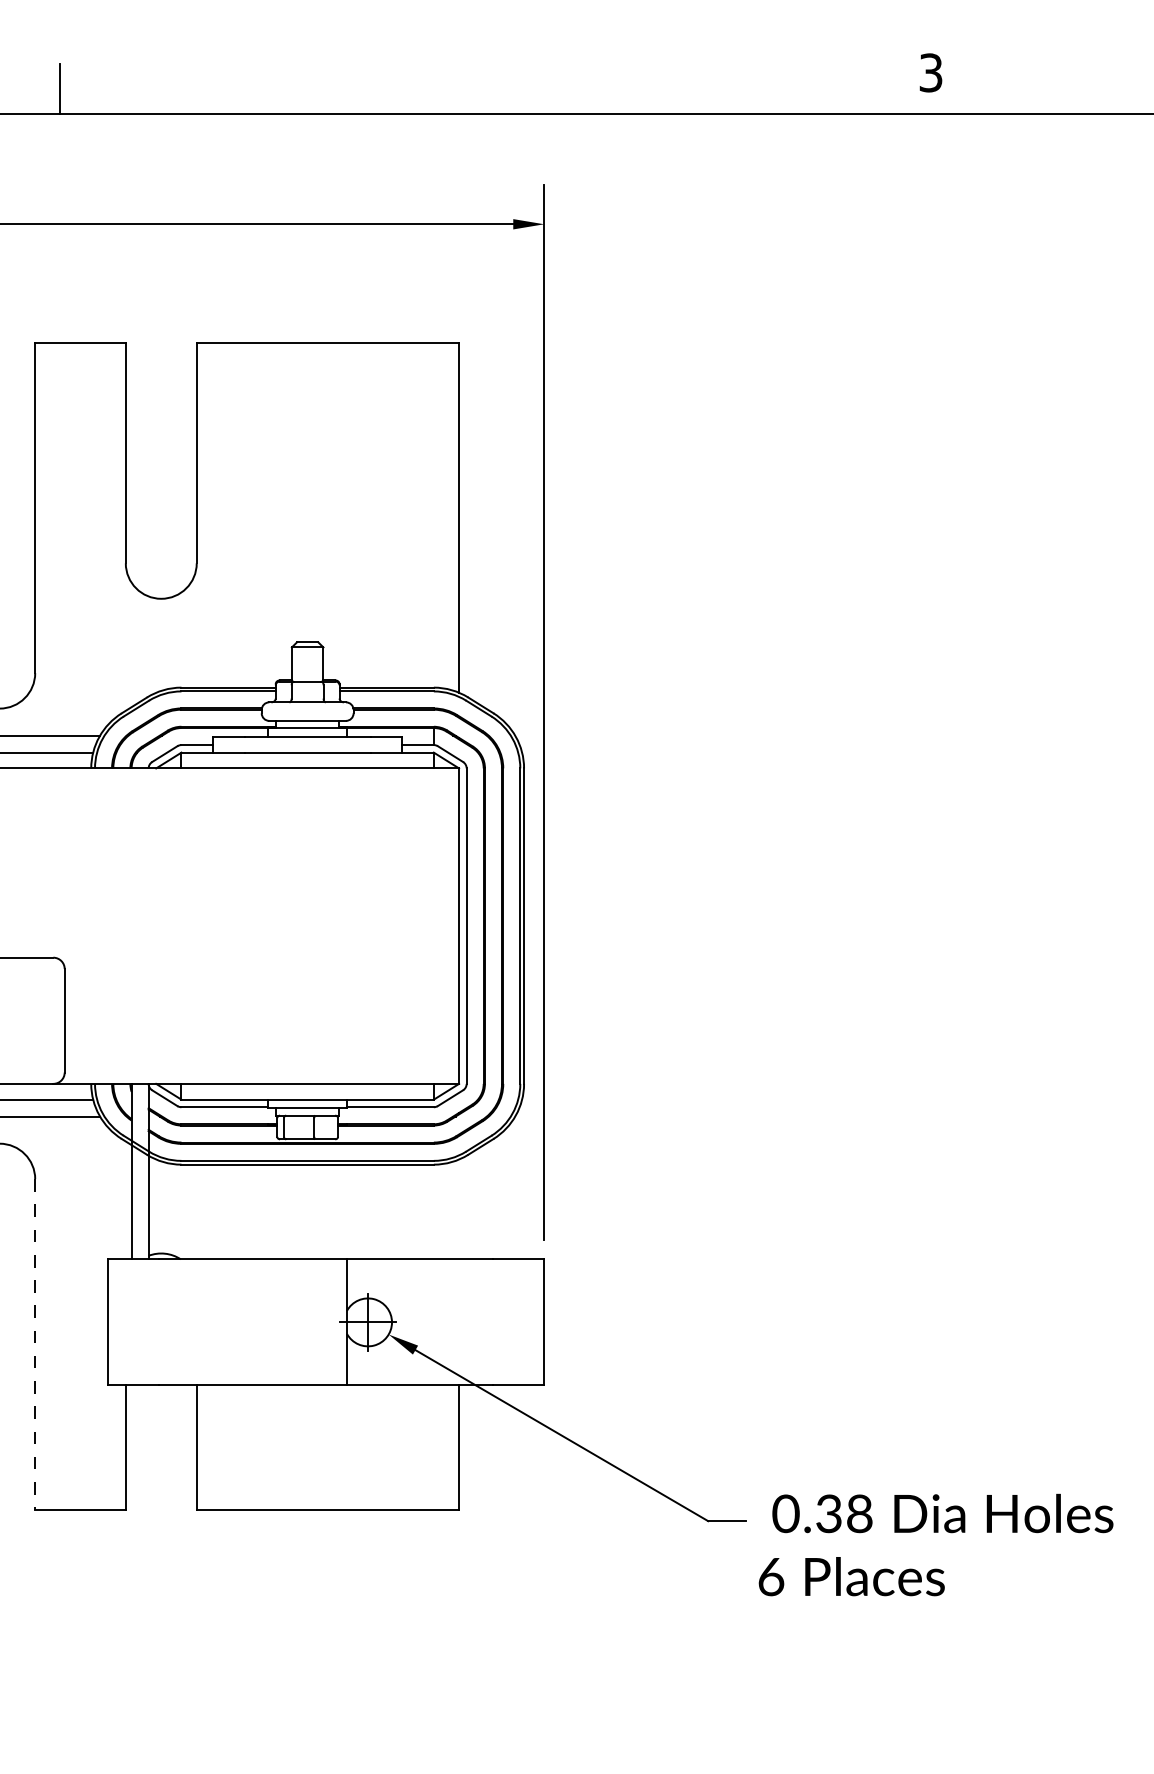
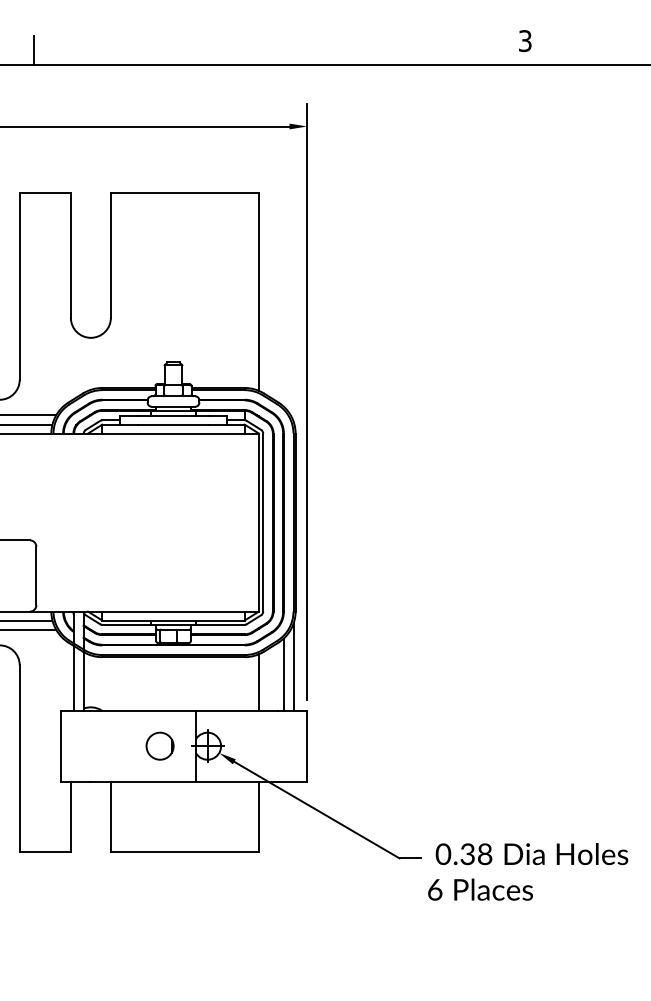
line: (520, 1181) -> (293, 666), added
line: (502, 1195) -> (283, 674), added
line: (458, 1209) -> (258, 682), added
circle: (282, 1321) -> (159, 745), added
line: (34, 1345) -> (19, 759), dashed -> solid

